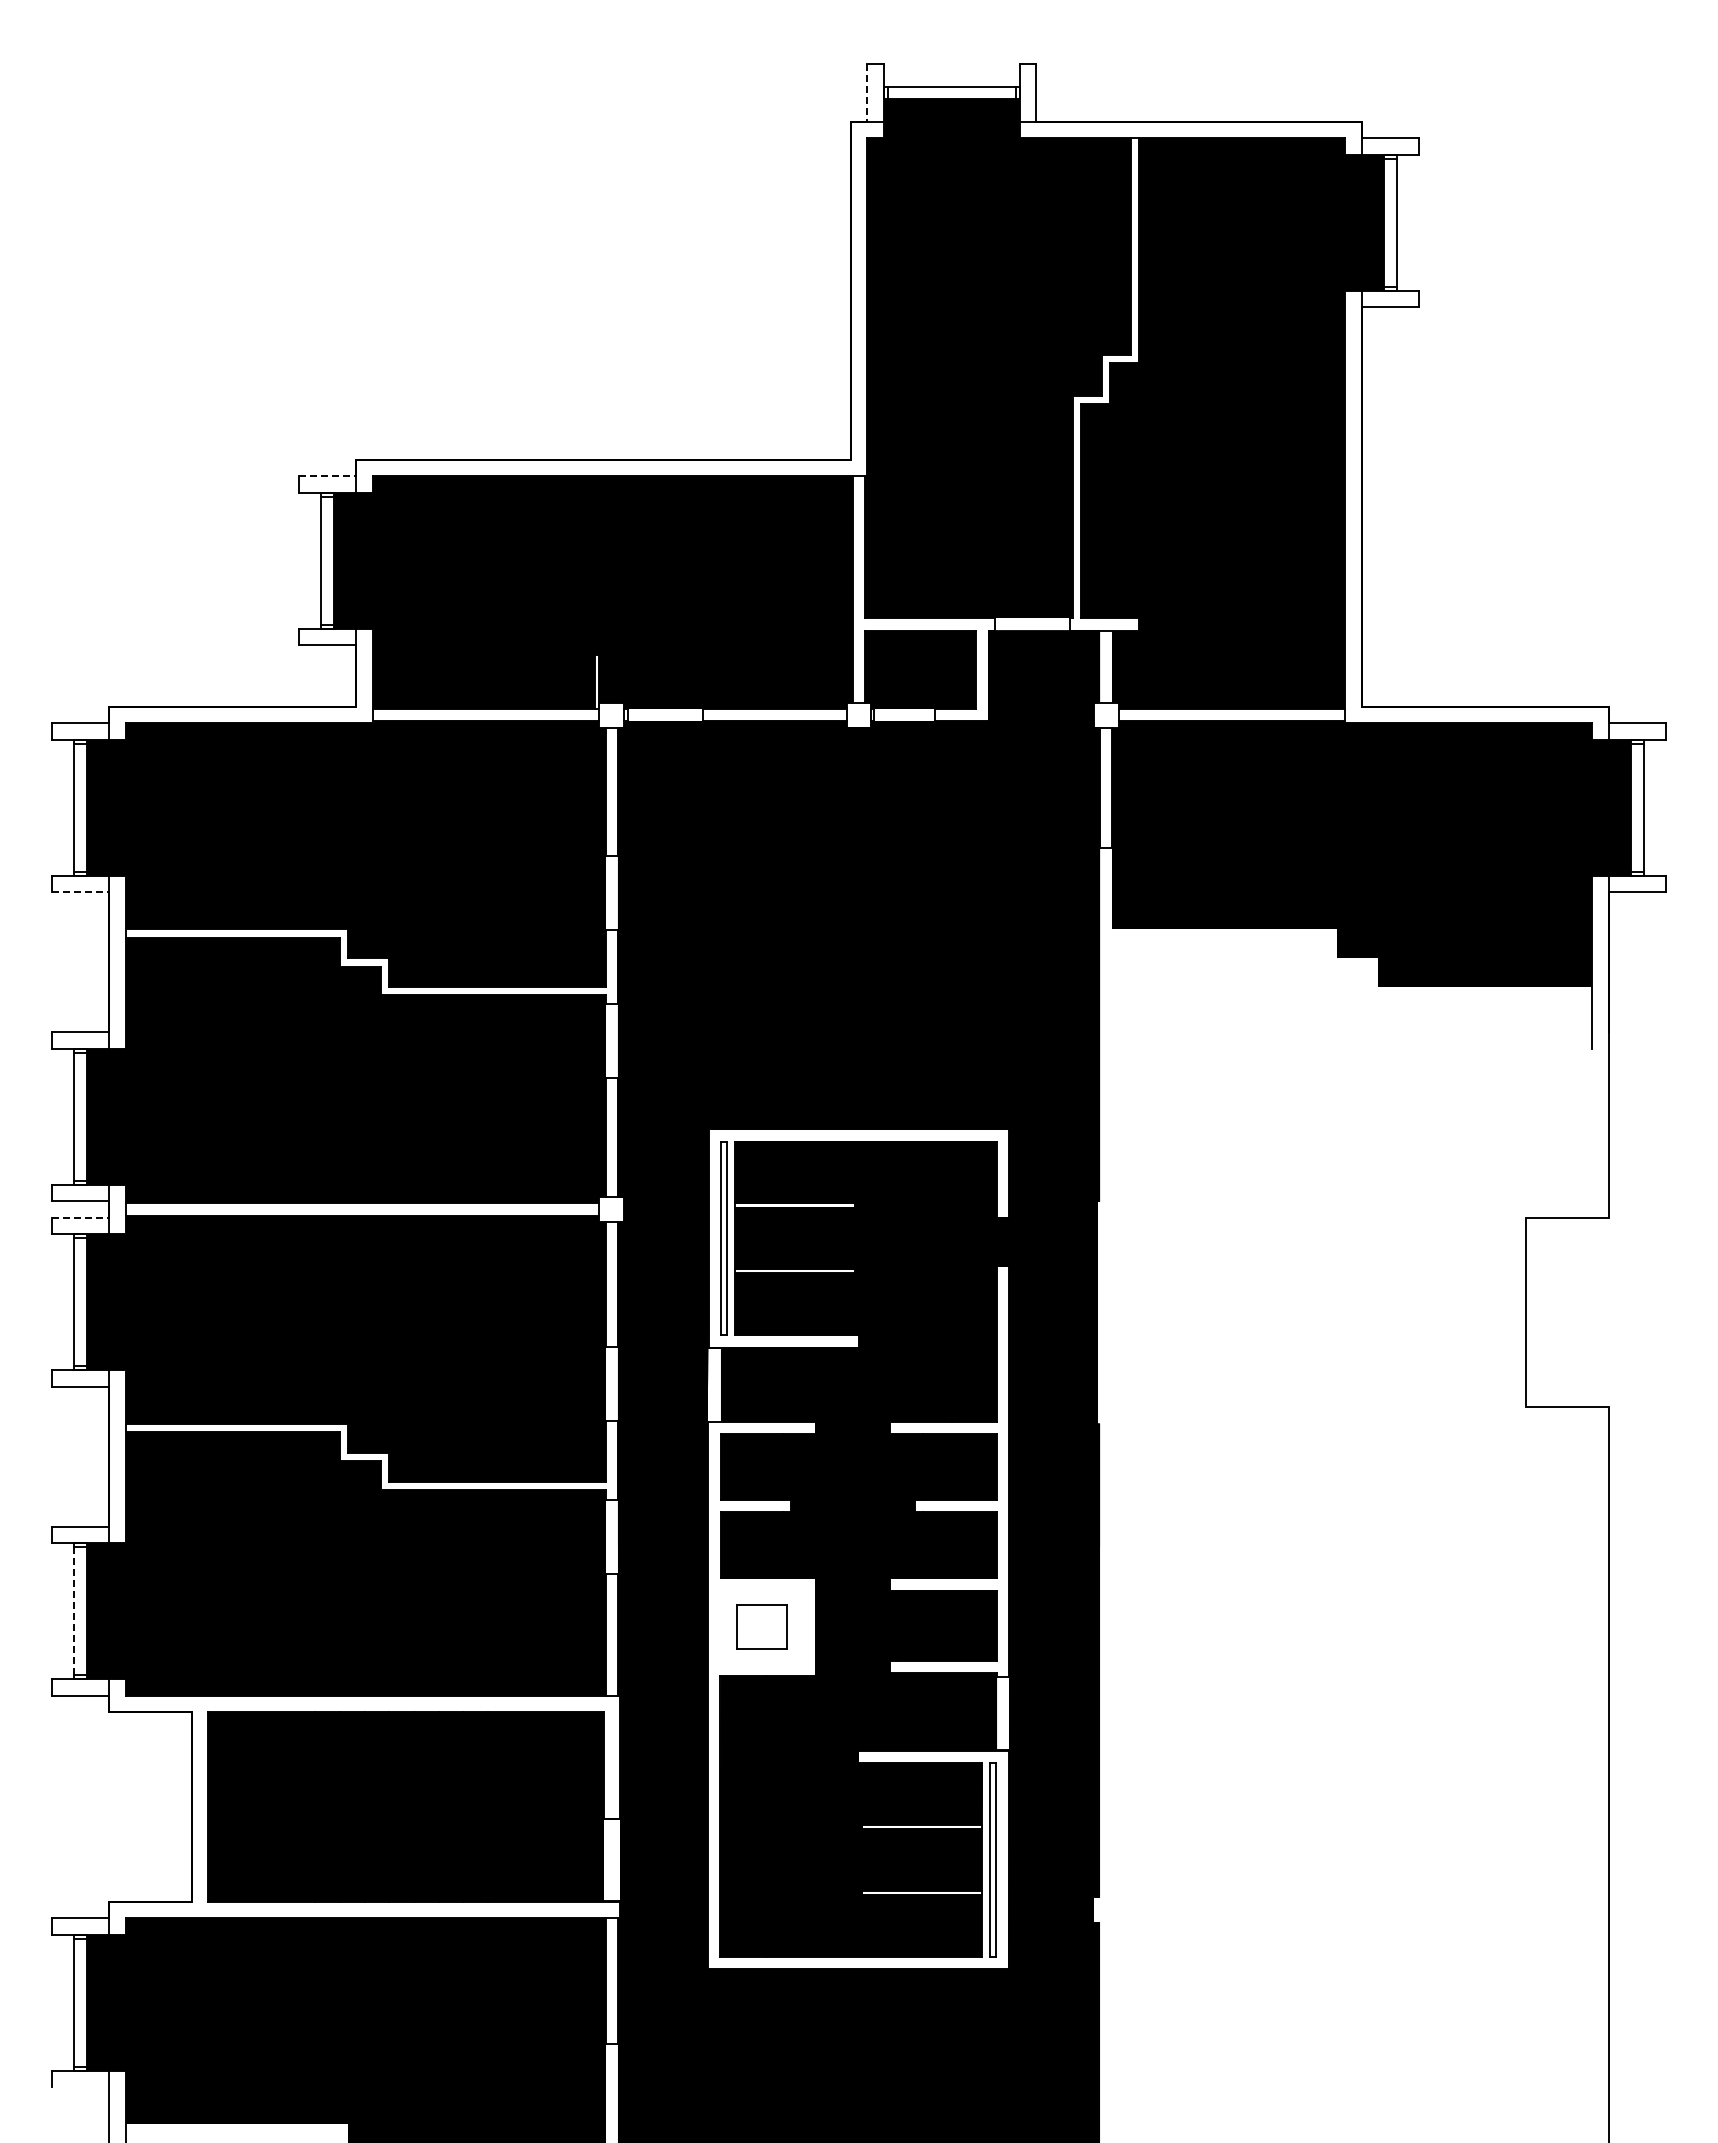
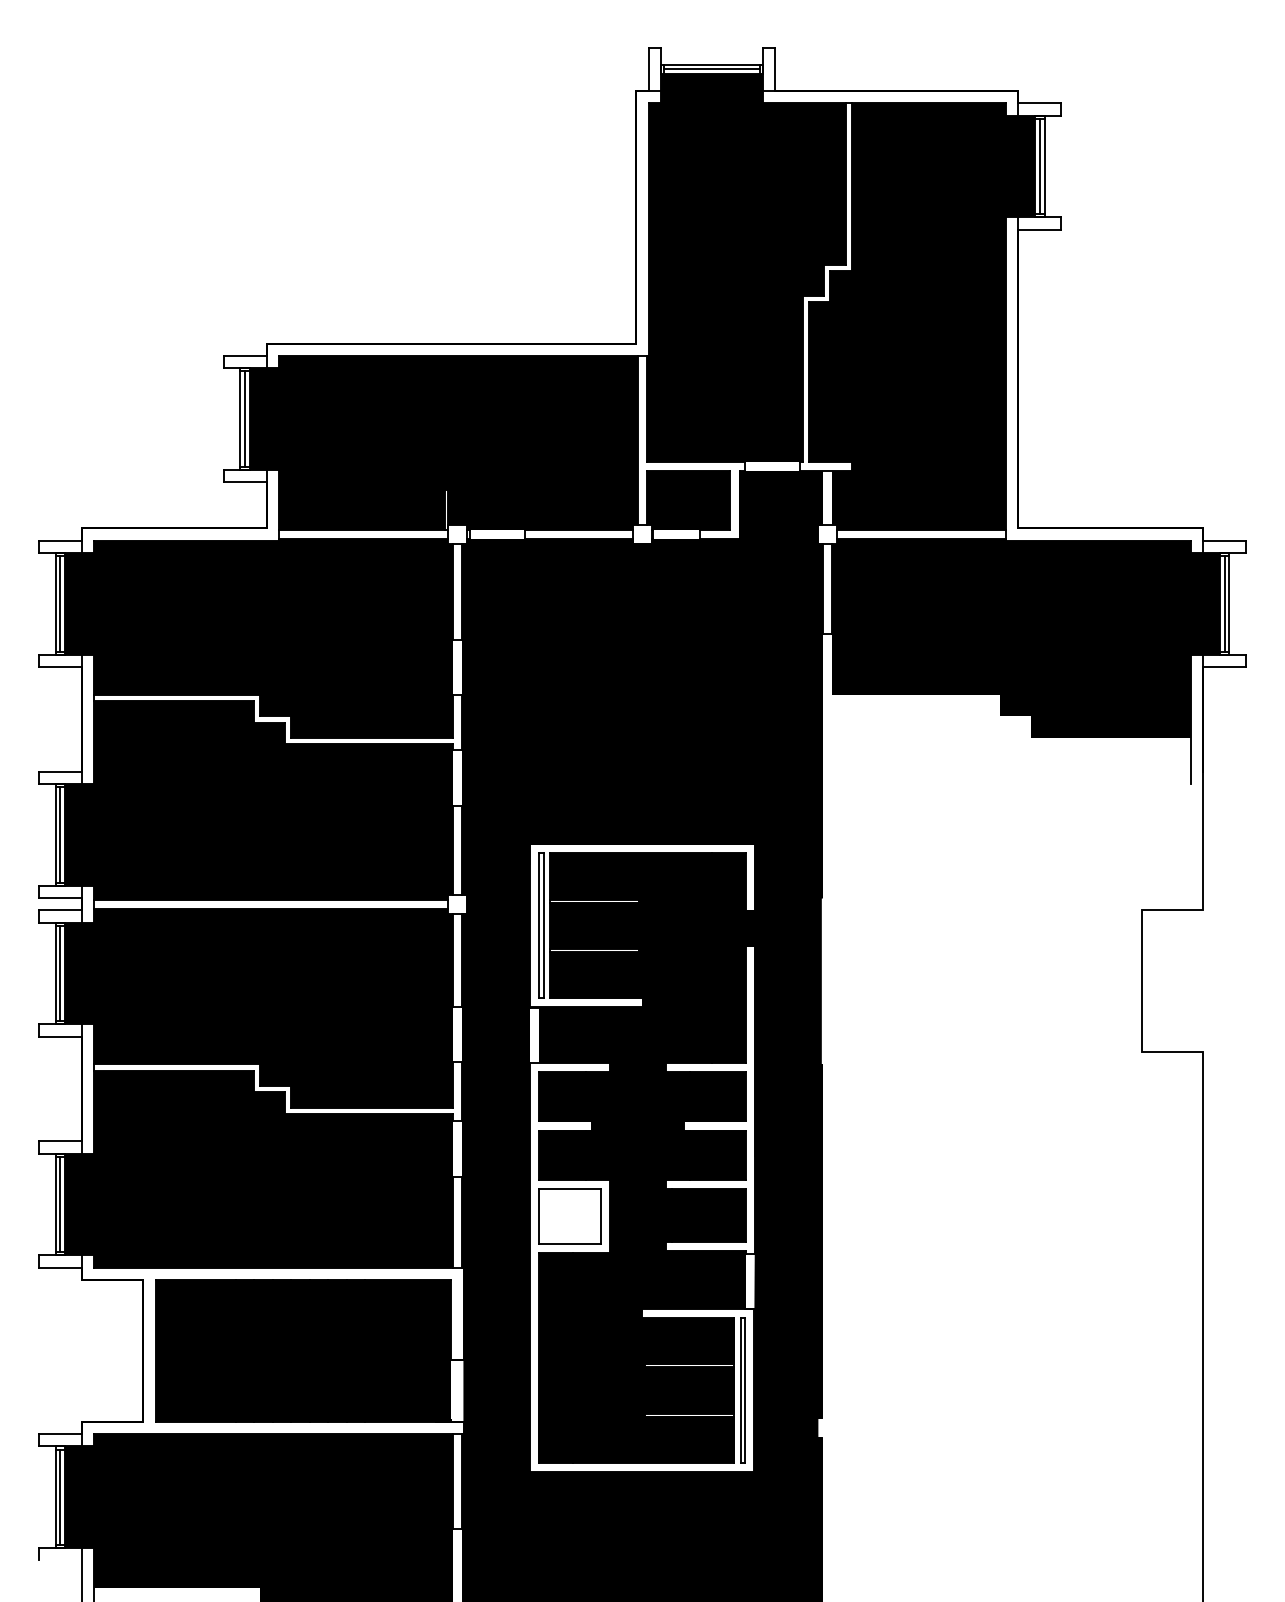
line: (867, 93) -> (648, 69), dashed -> solid
line: (951, 93) -> (711, 69), added
line: (1390, 222) -> (1039, 166), added
line: (327, 476) -> (245, 356), dashed -> solid
line: (327, 560) -> (245, 418), added
line: (80, 807) -> (60, 603), added
line: (1637, 807) -> (1224, 603), added
line: (80, 892) -> (60, 667), dashed -> solid
line: (80, 1116) -> (60, 834), added
line: (80, 1217) -> (60, 910), dashed -> solid
line: (80, 1302) -> (60, 973), added
line: (74, 1611) -> (55, 1204), dashed -> solid
line: (80, 1611) -> (60, 1204), added
part: (761, 1627) -> (569, 1216), size x1.67
line: (80, 2002) -> (60, 1497), added

